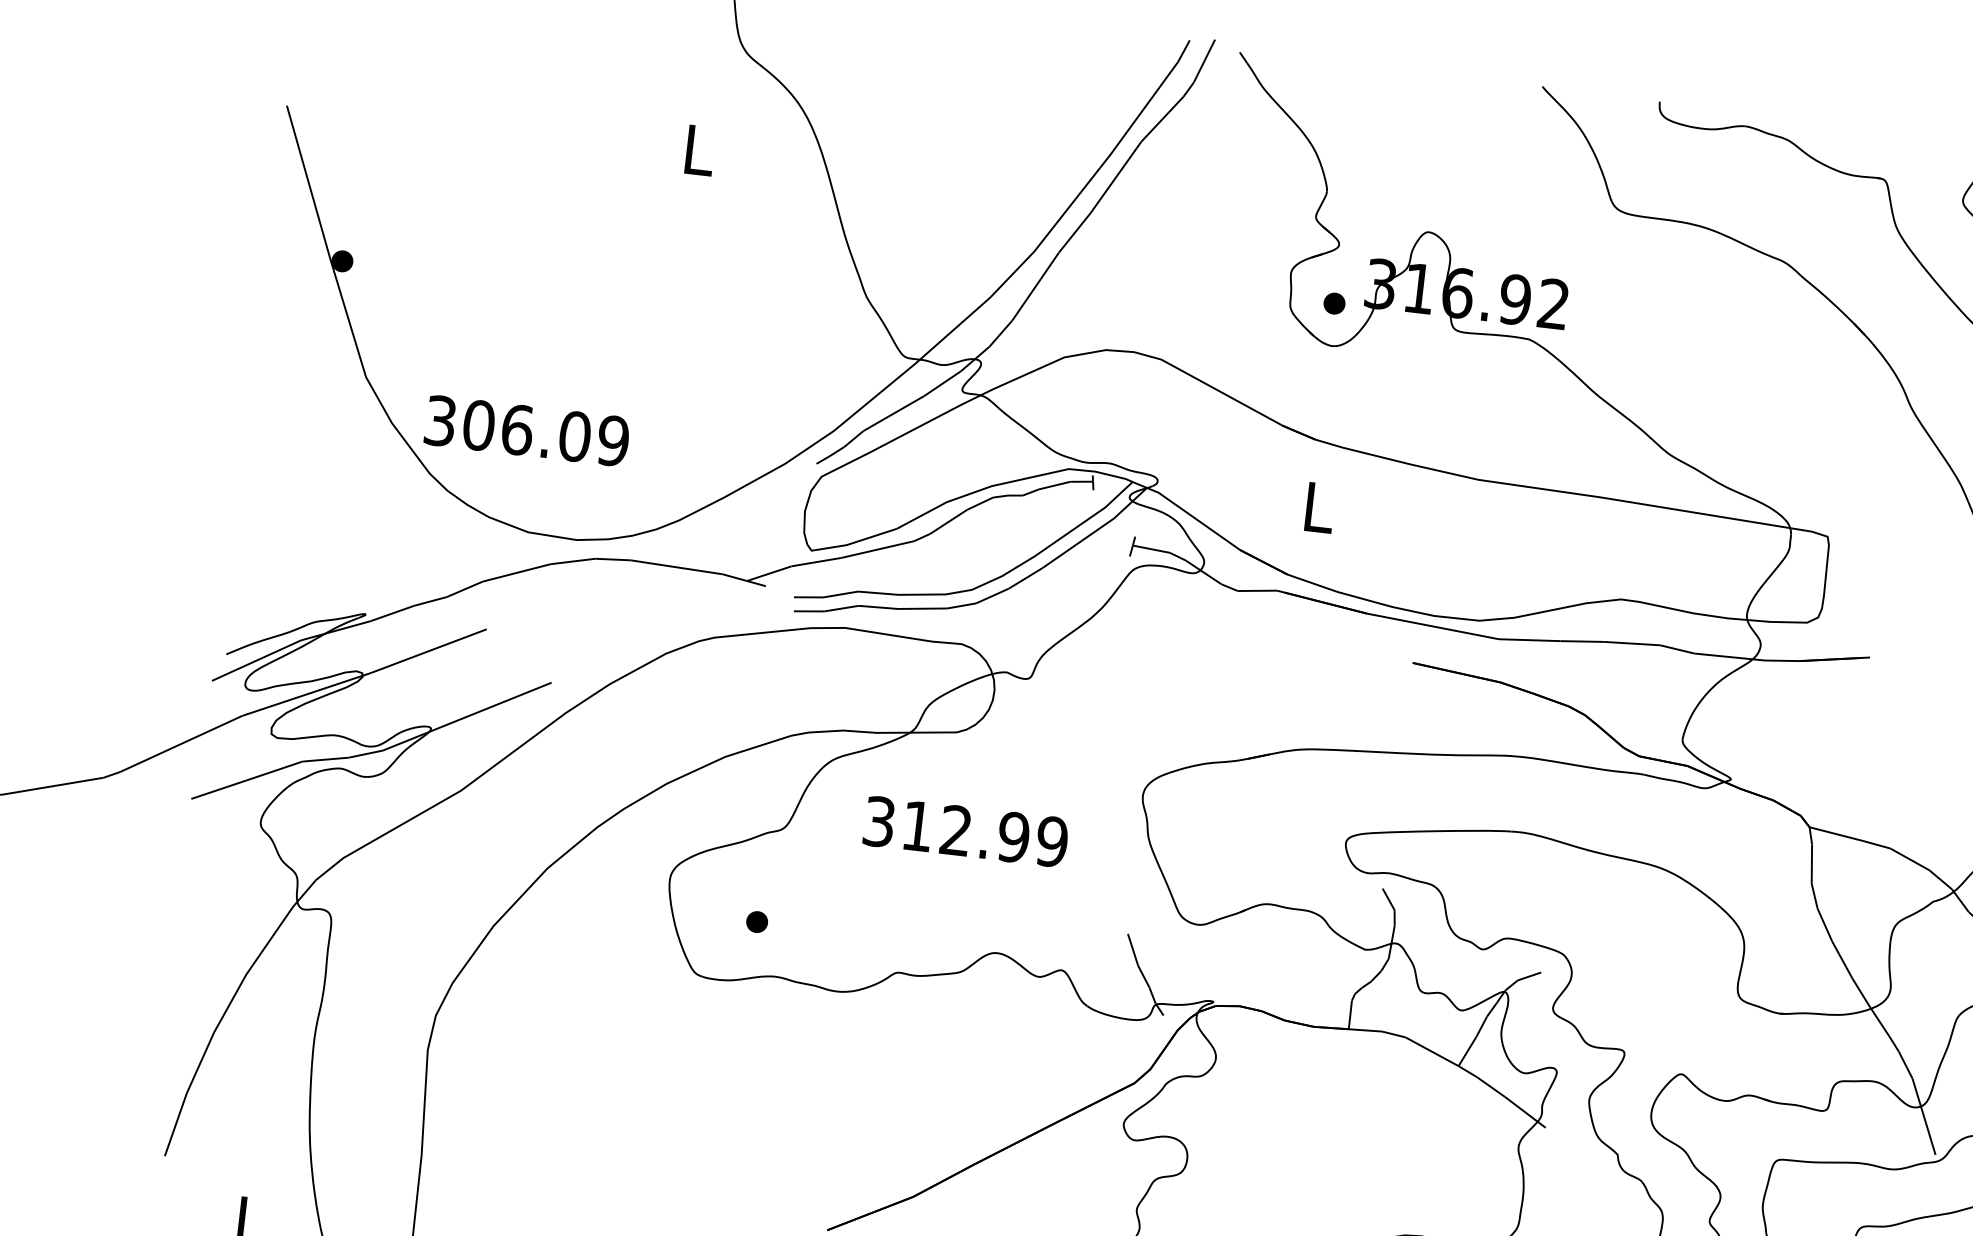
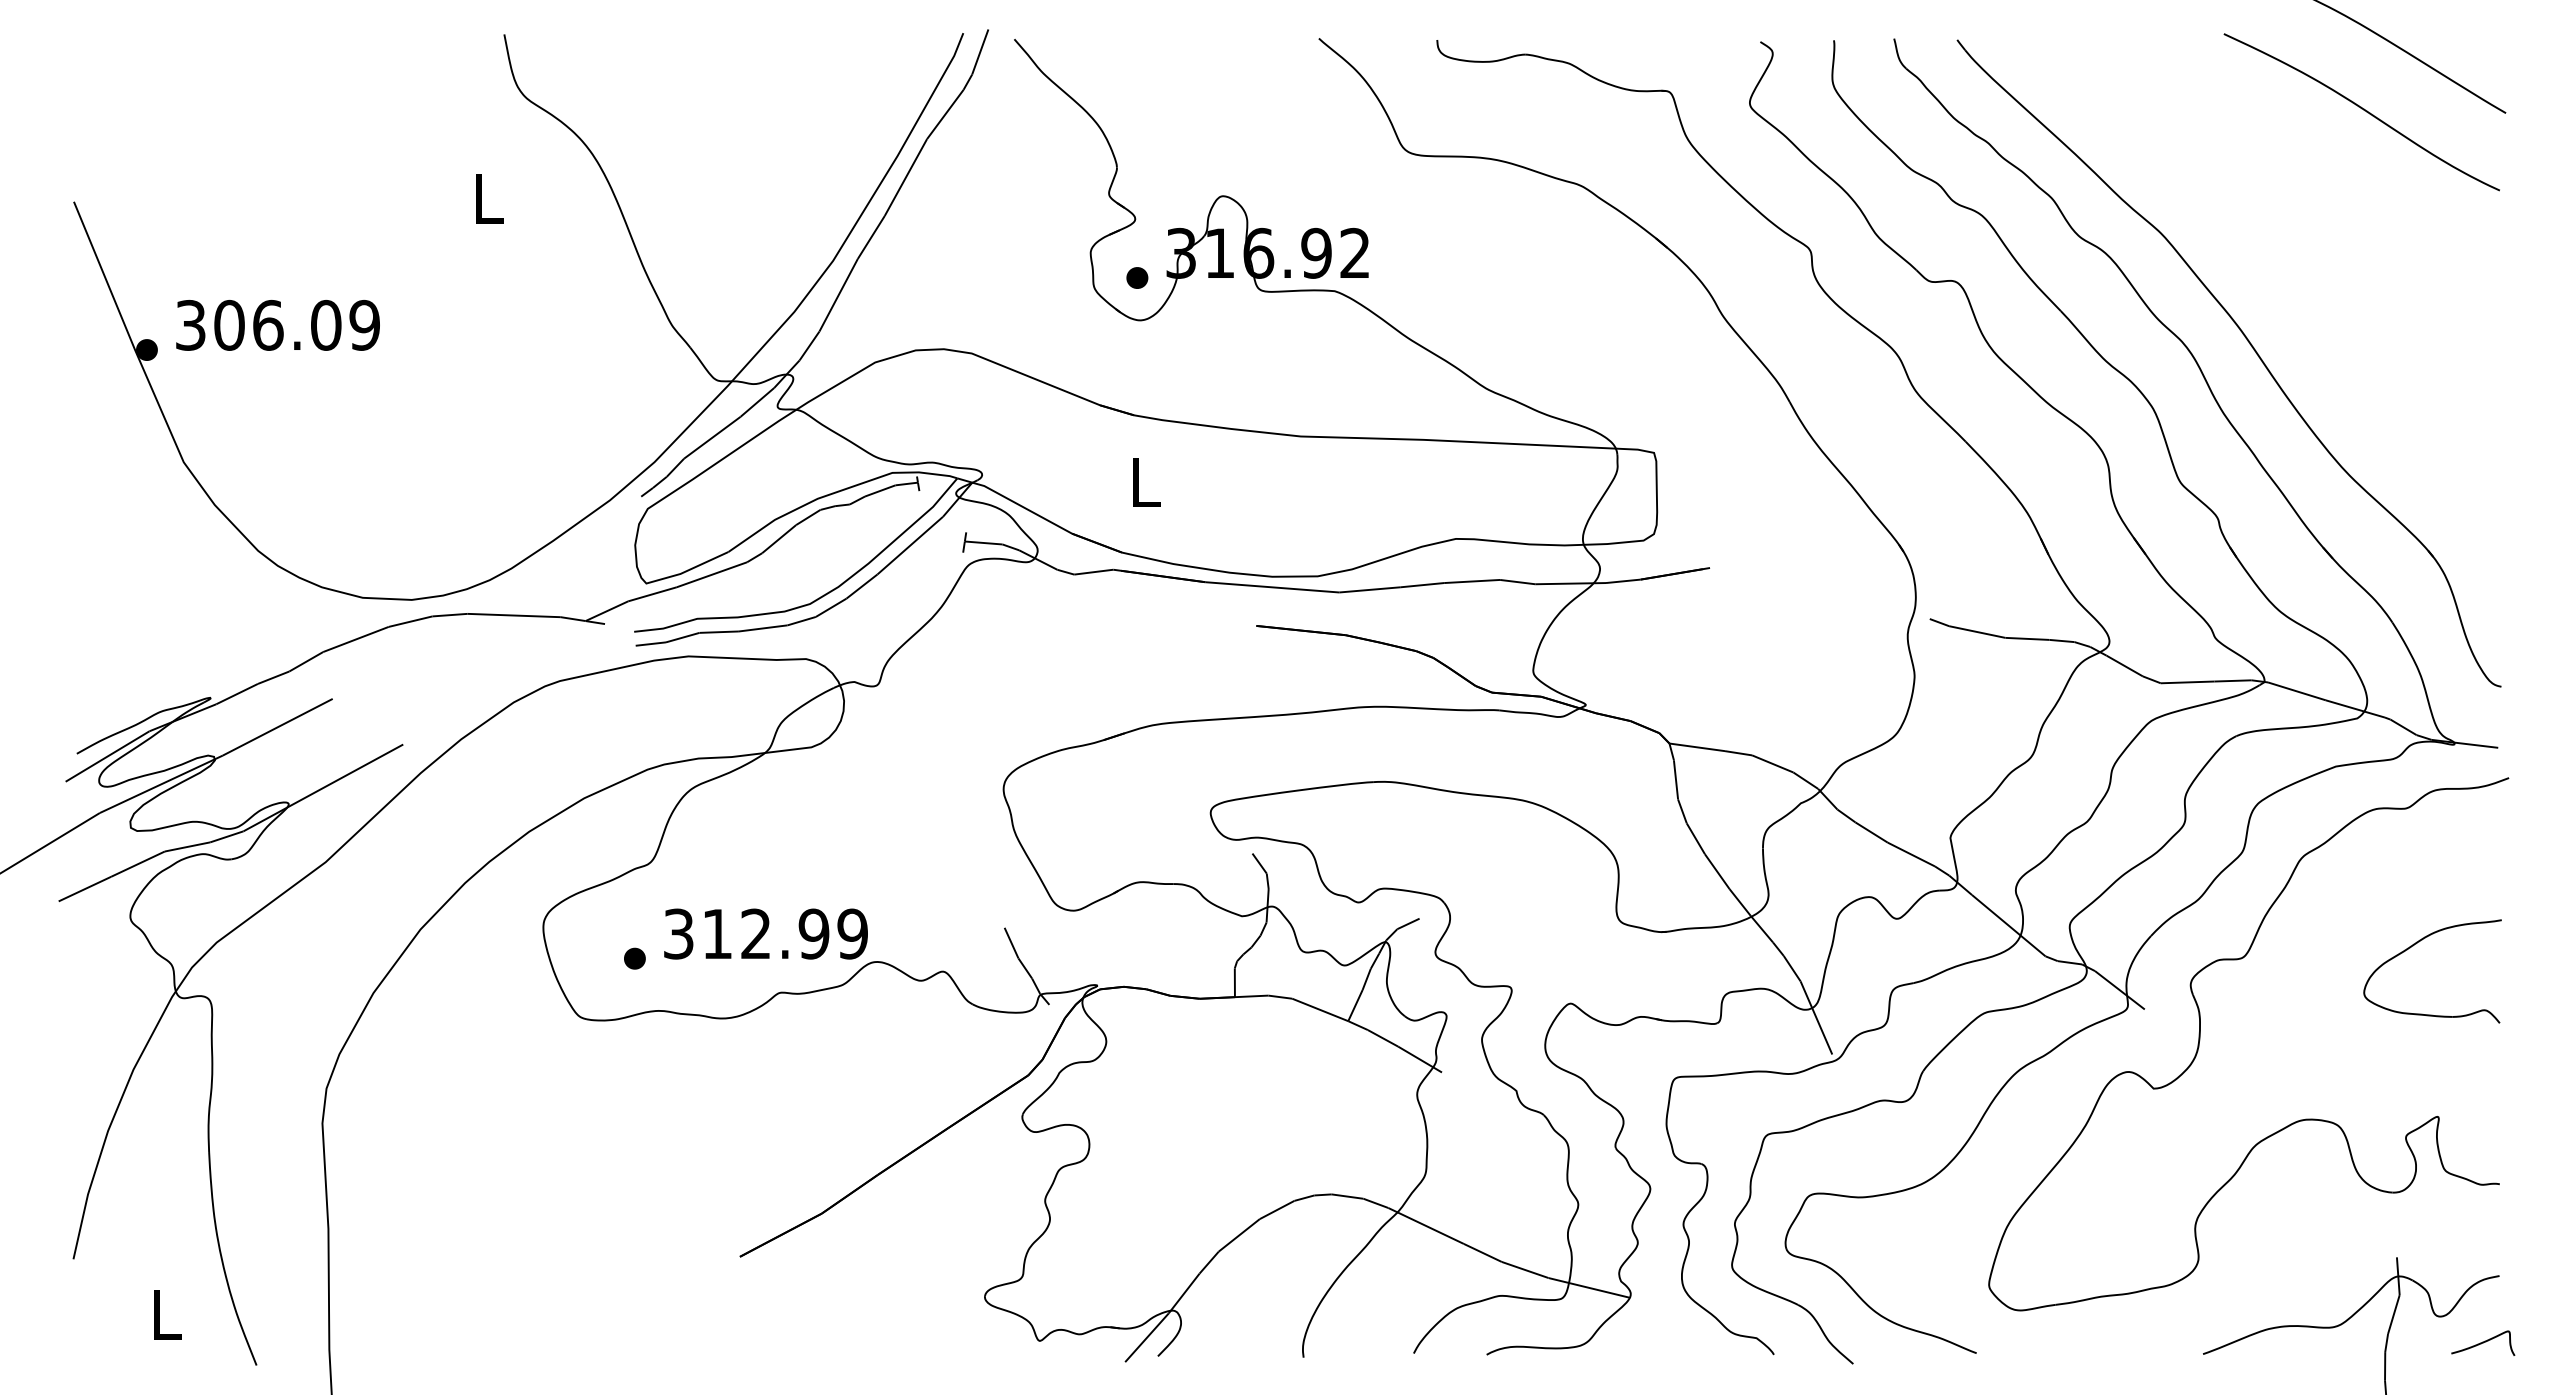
text: (526, 431) -> (277, 325), moved
text: (965, 831) -> (765, 933), moved

